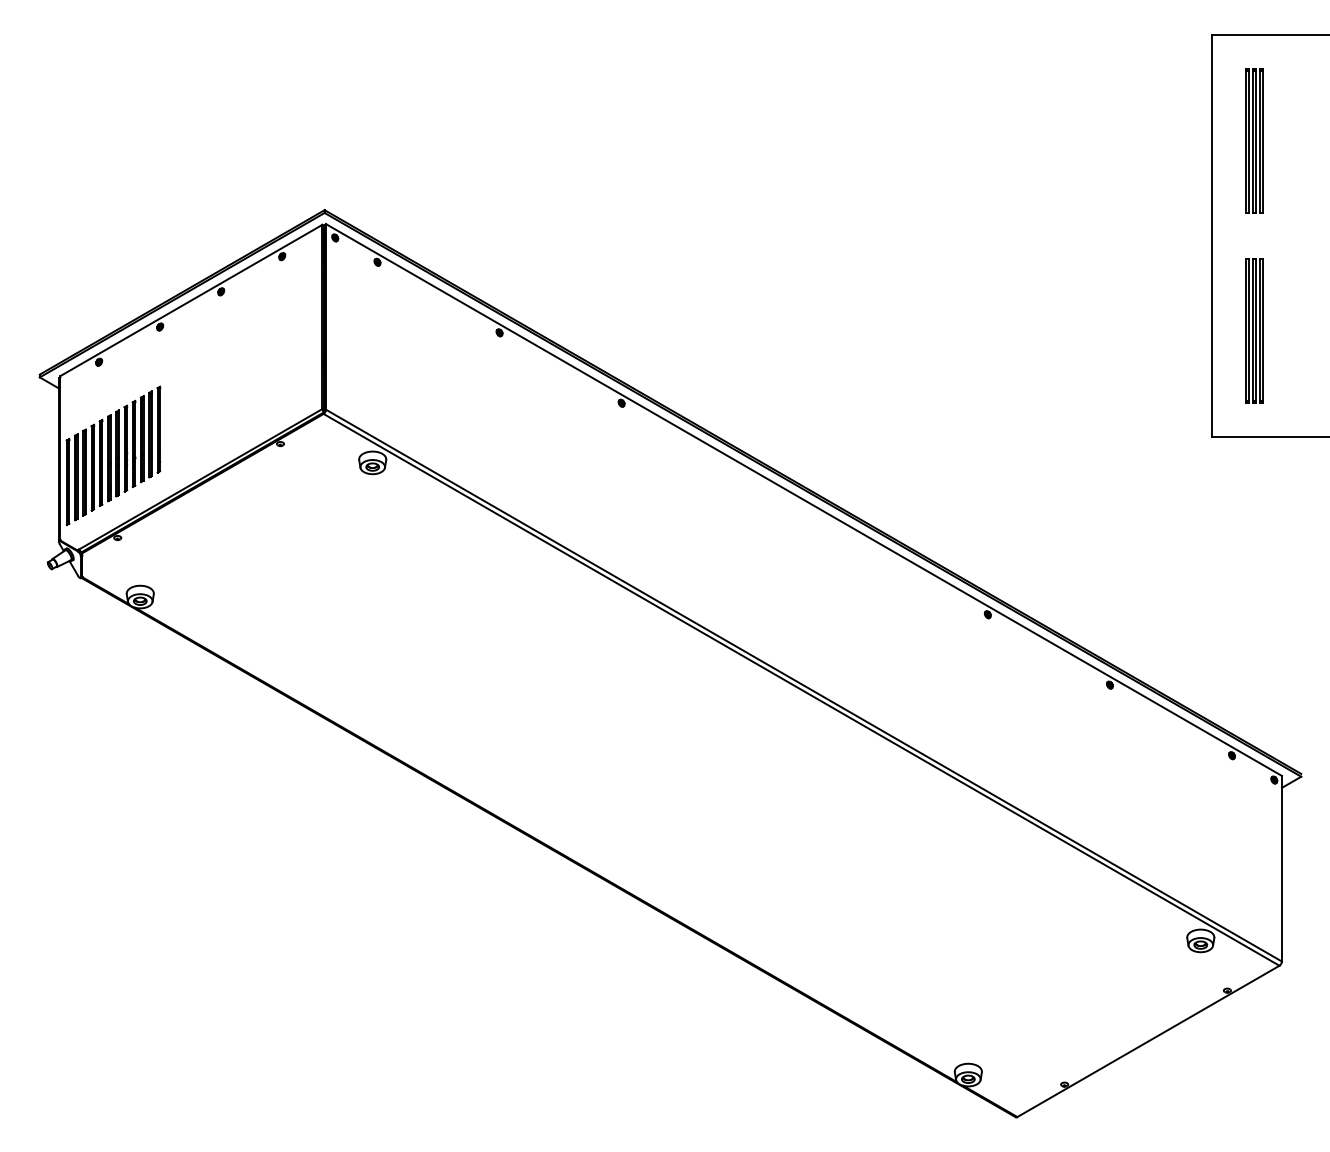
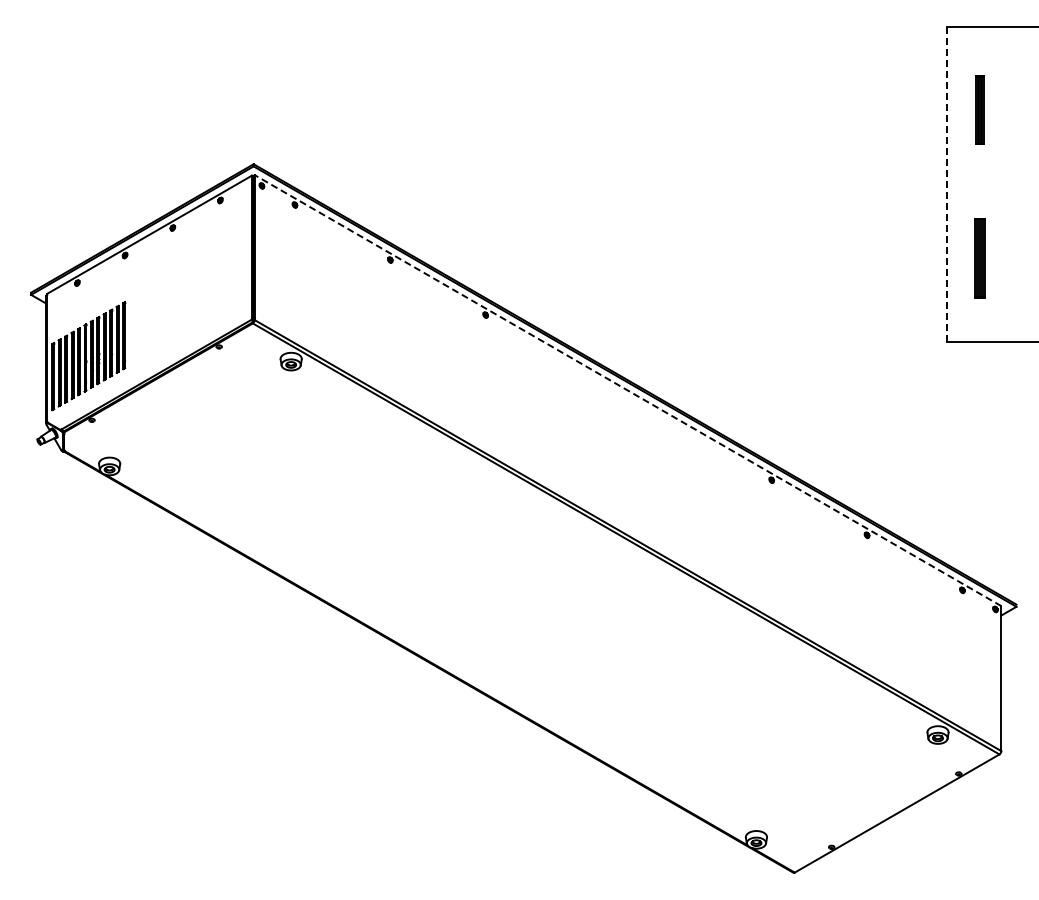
part: (1253, 140) -> (979, 109), size x0.6
line: (1211, 236) -> (946, 184), solid -> dashed
part: (1253, 330) -> (979, 258), size x0.7
line: (803, 499) -> (627, 390), solid -> dashed

